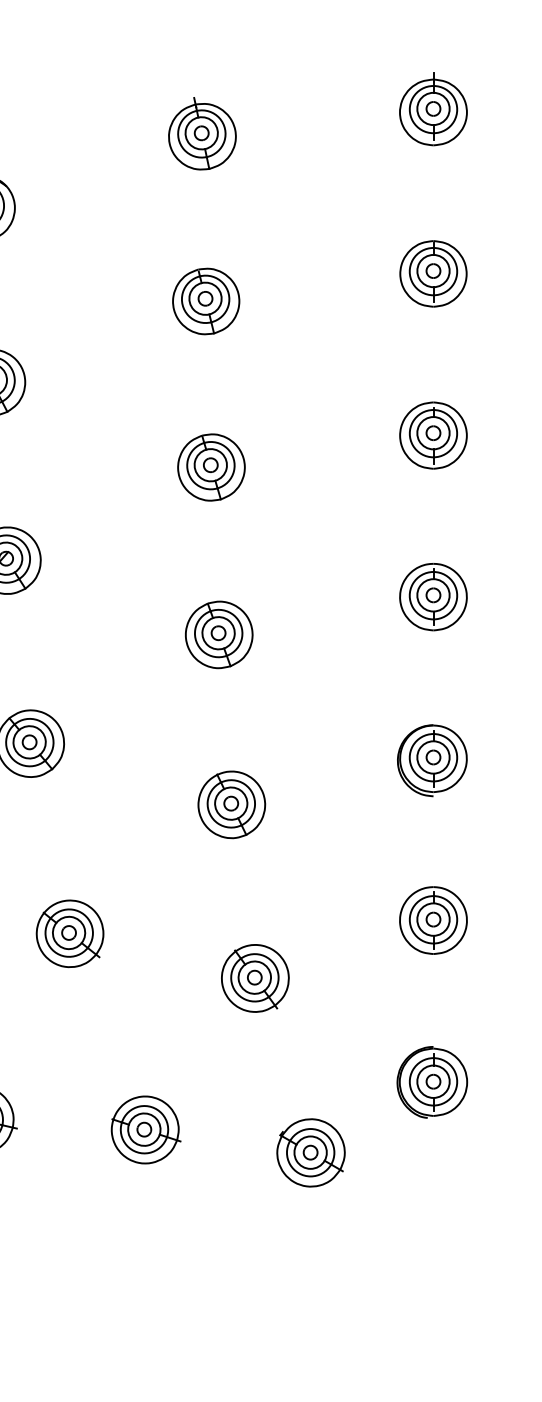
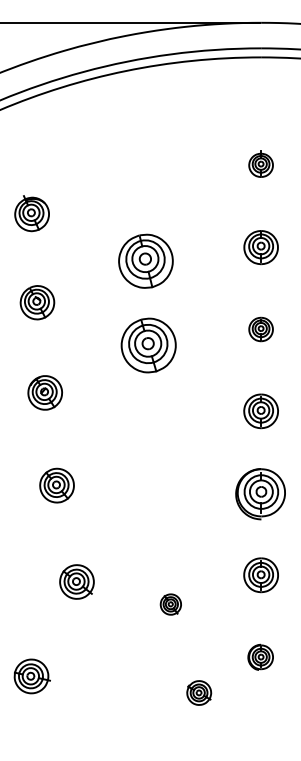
part: (432, 109) -> (260, 164), size x0.7
part: (201, 133) -> (143, 176), removed
part: (205, 301) -> (145, 261), size x1.6
part: (432, 435) -> (260, 329), size x0.7
part: (211, 467) -> (148, 345), size x1.6
part: (219, 634) -> (152, 430), removed
part: (432, 761) -> (260, 494), size x1.4
part: (230, 804) -> (158, 516), removed
part: (254, 978) -> (170, 604), size x0.6
part: (432, 1082) -> (260, 657), size x0.7
part: (146, 1130) -> (115, 681), removed
part: (311, 1151) -> (199, 692), size x0.7

